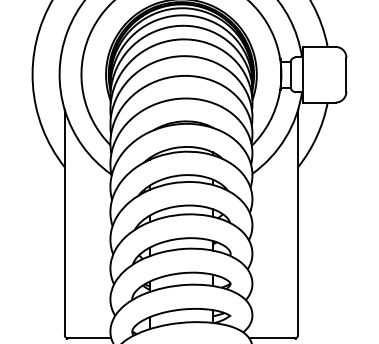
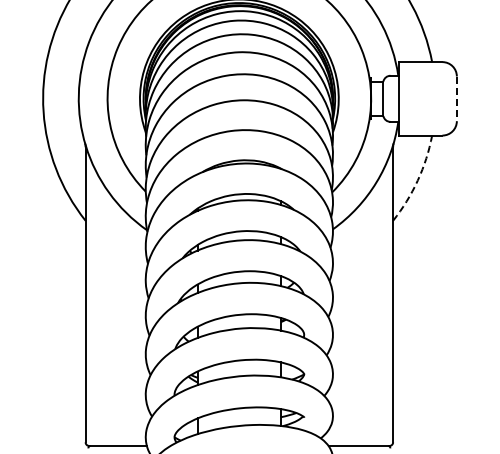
line: (346, 75) -> (456, 99), solid -> dashed
arc: (316, 136) -> (417, 180), solid -> dashed

